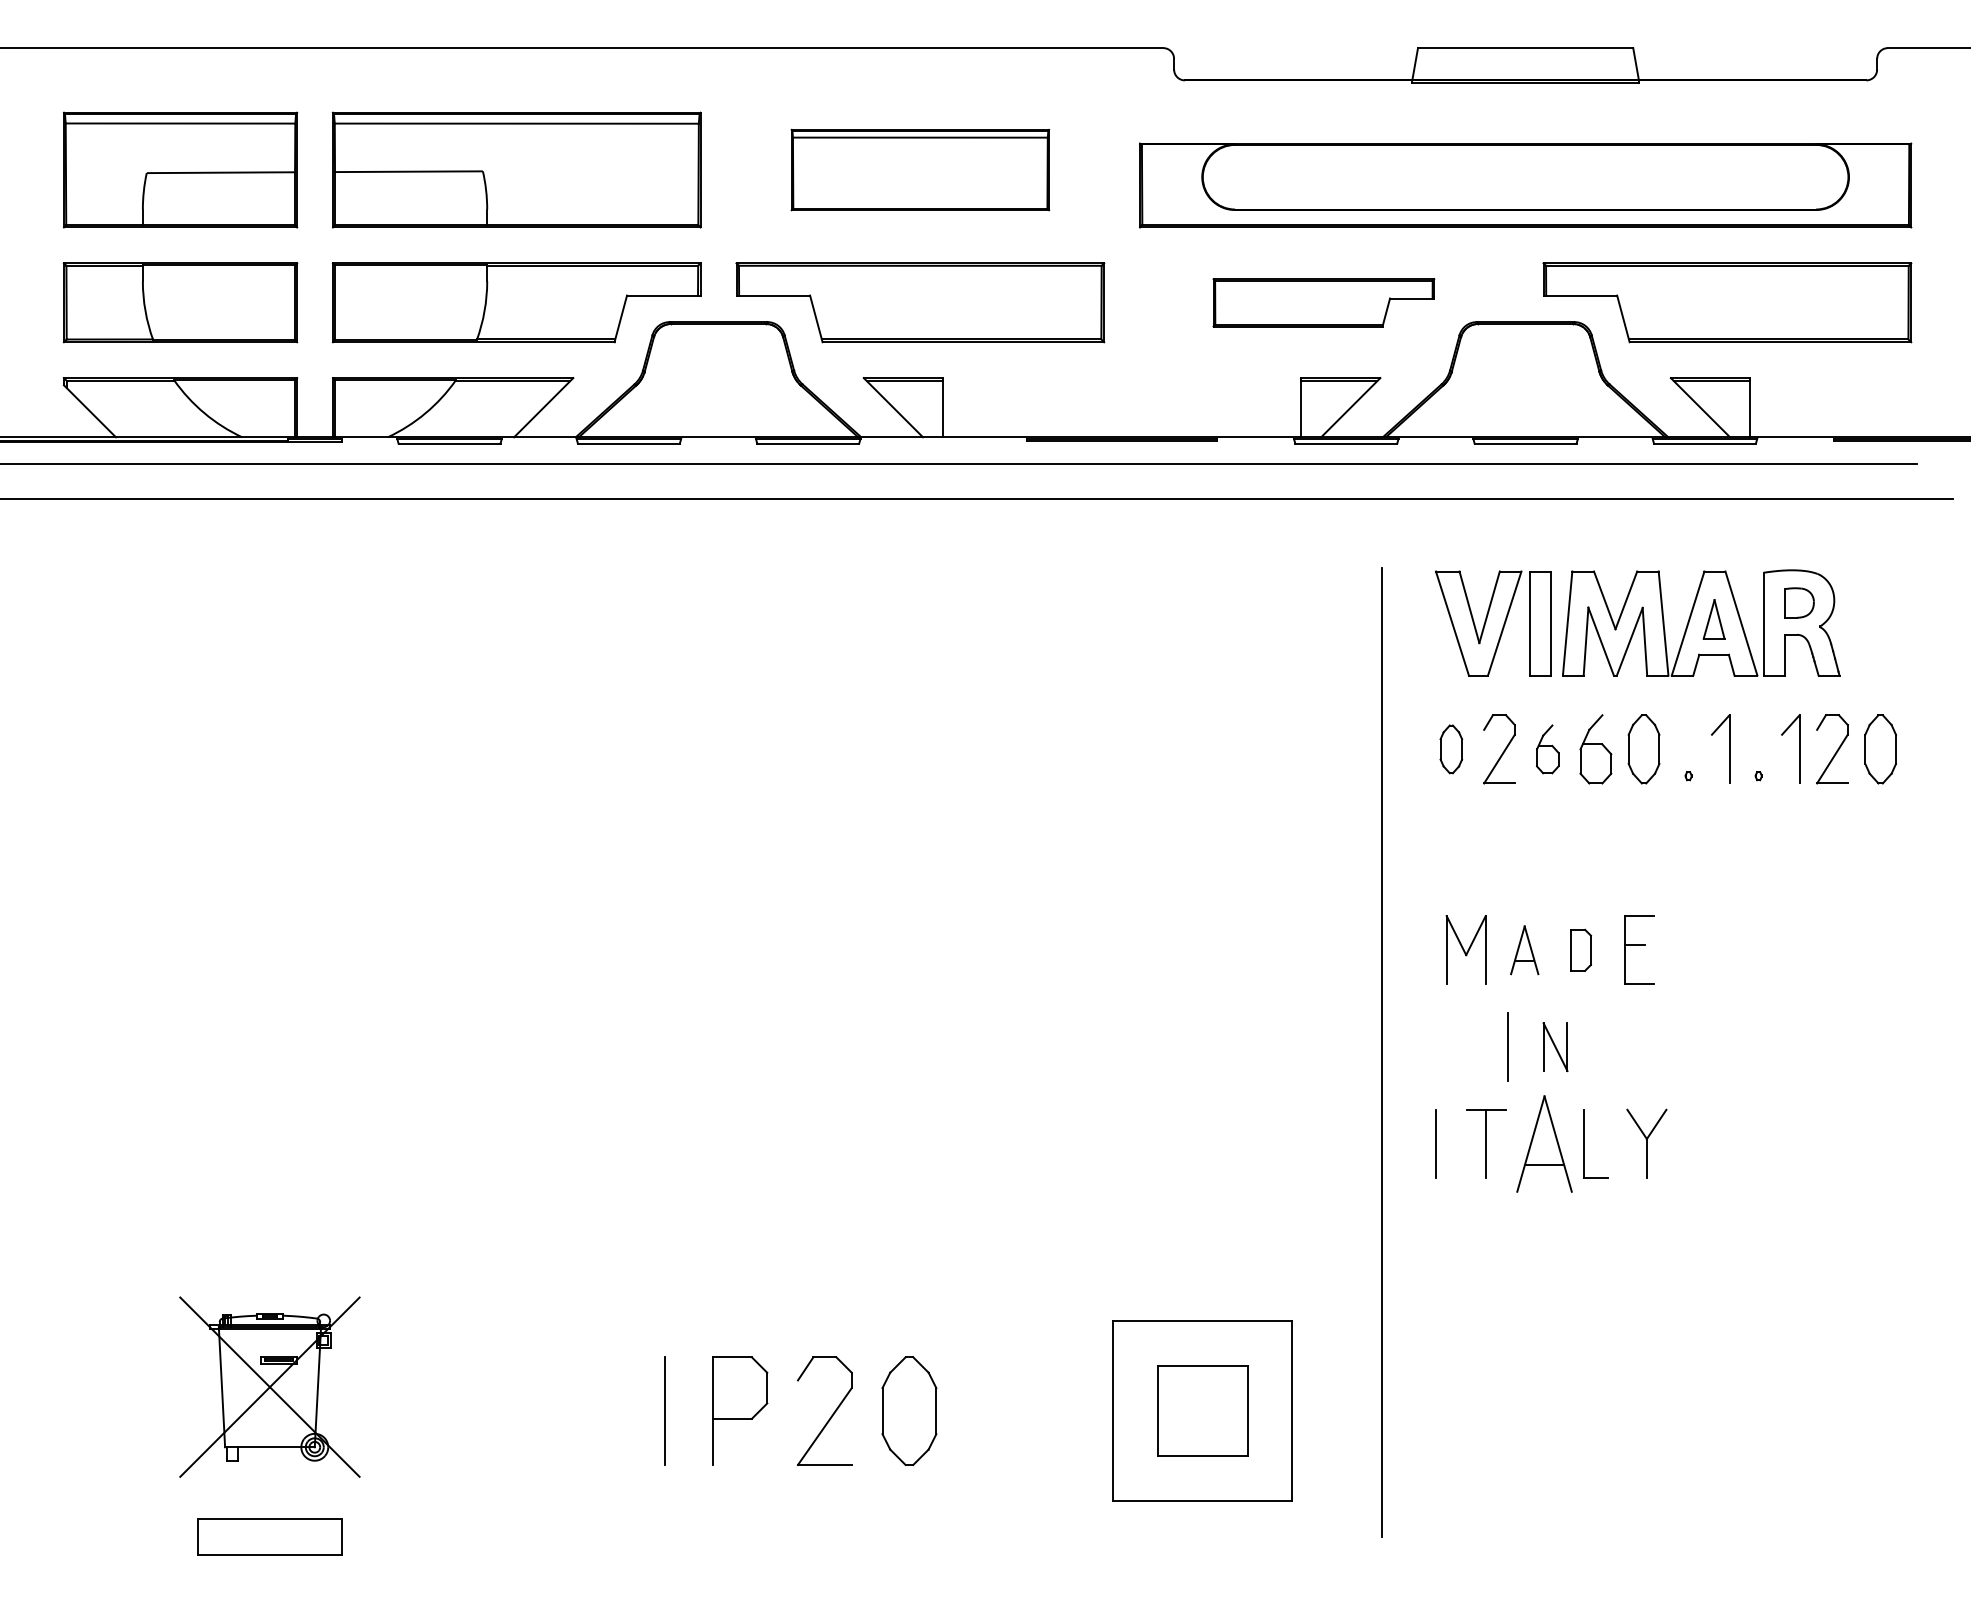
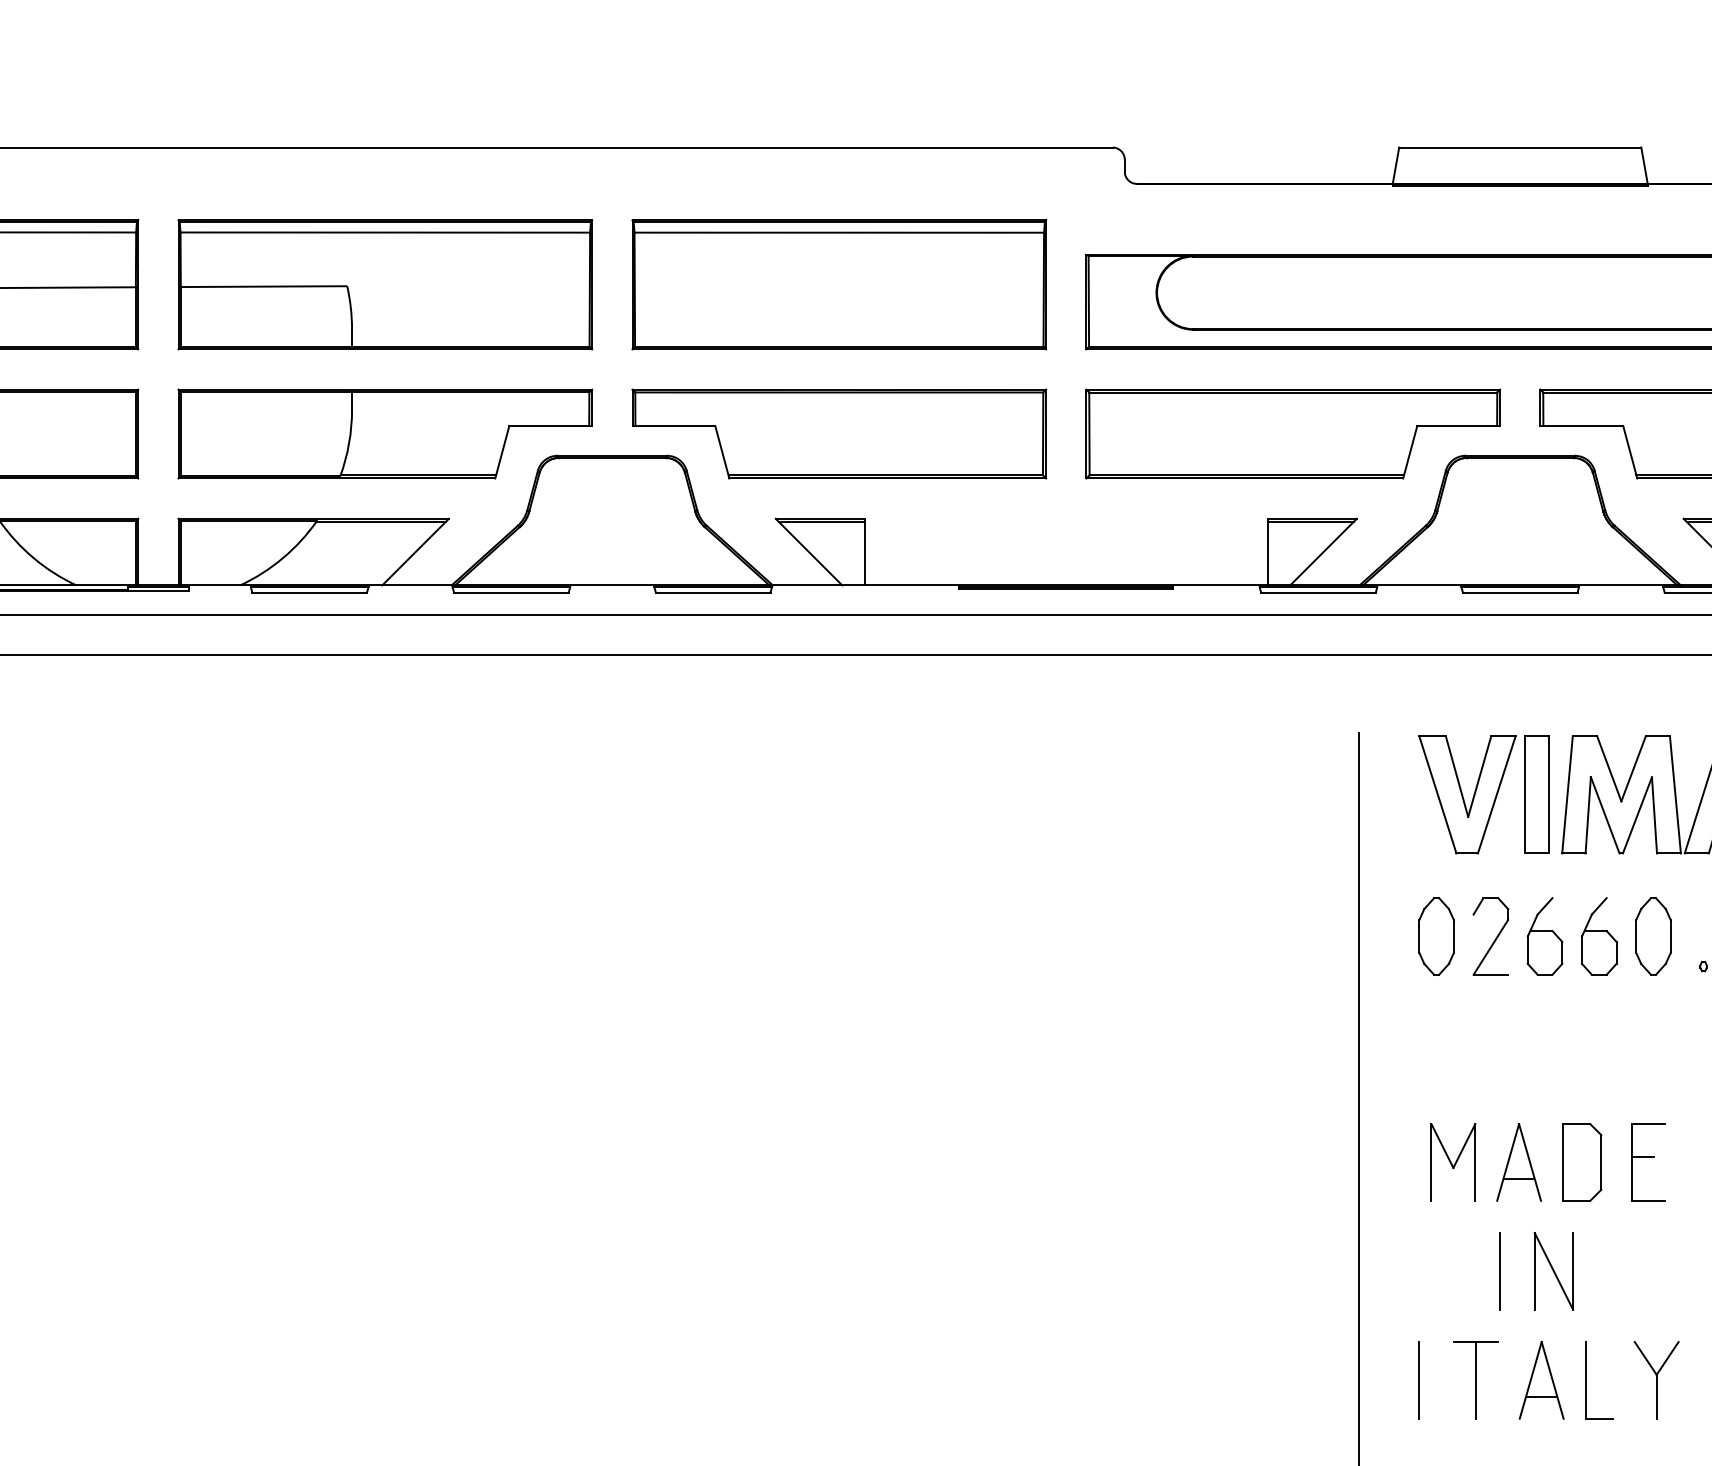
part: (920, 169) -> (839, 284), size x1.43
part: (1323, 302) -> (1292, 433), size x1.67
part: (1451, 749) -> (1436, 936), size x1.43
part: (1547, 749) -> (1544, 936), size x1.43
part: (1524, 950) -> (1518, 1162), size x1.43
part: (1580, 950) -> (1581, 1162), size x1.67
part: (1555, 1047) -> (1553, 1271), size x1.43
part: (1544, 1143) -> (1541, 1379), size x0.71

